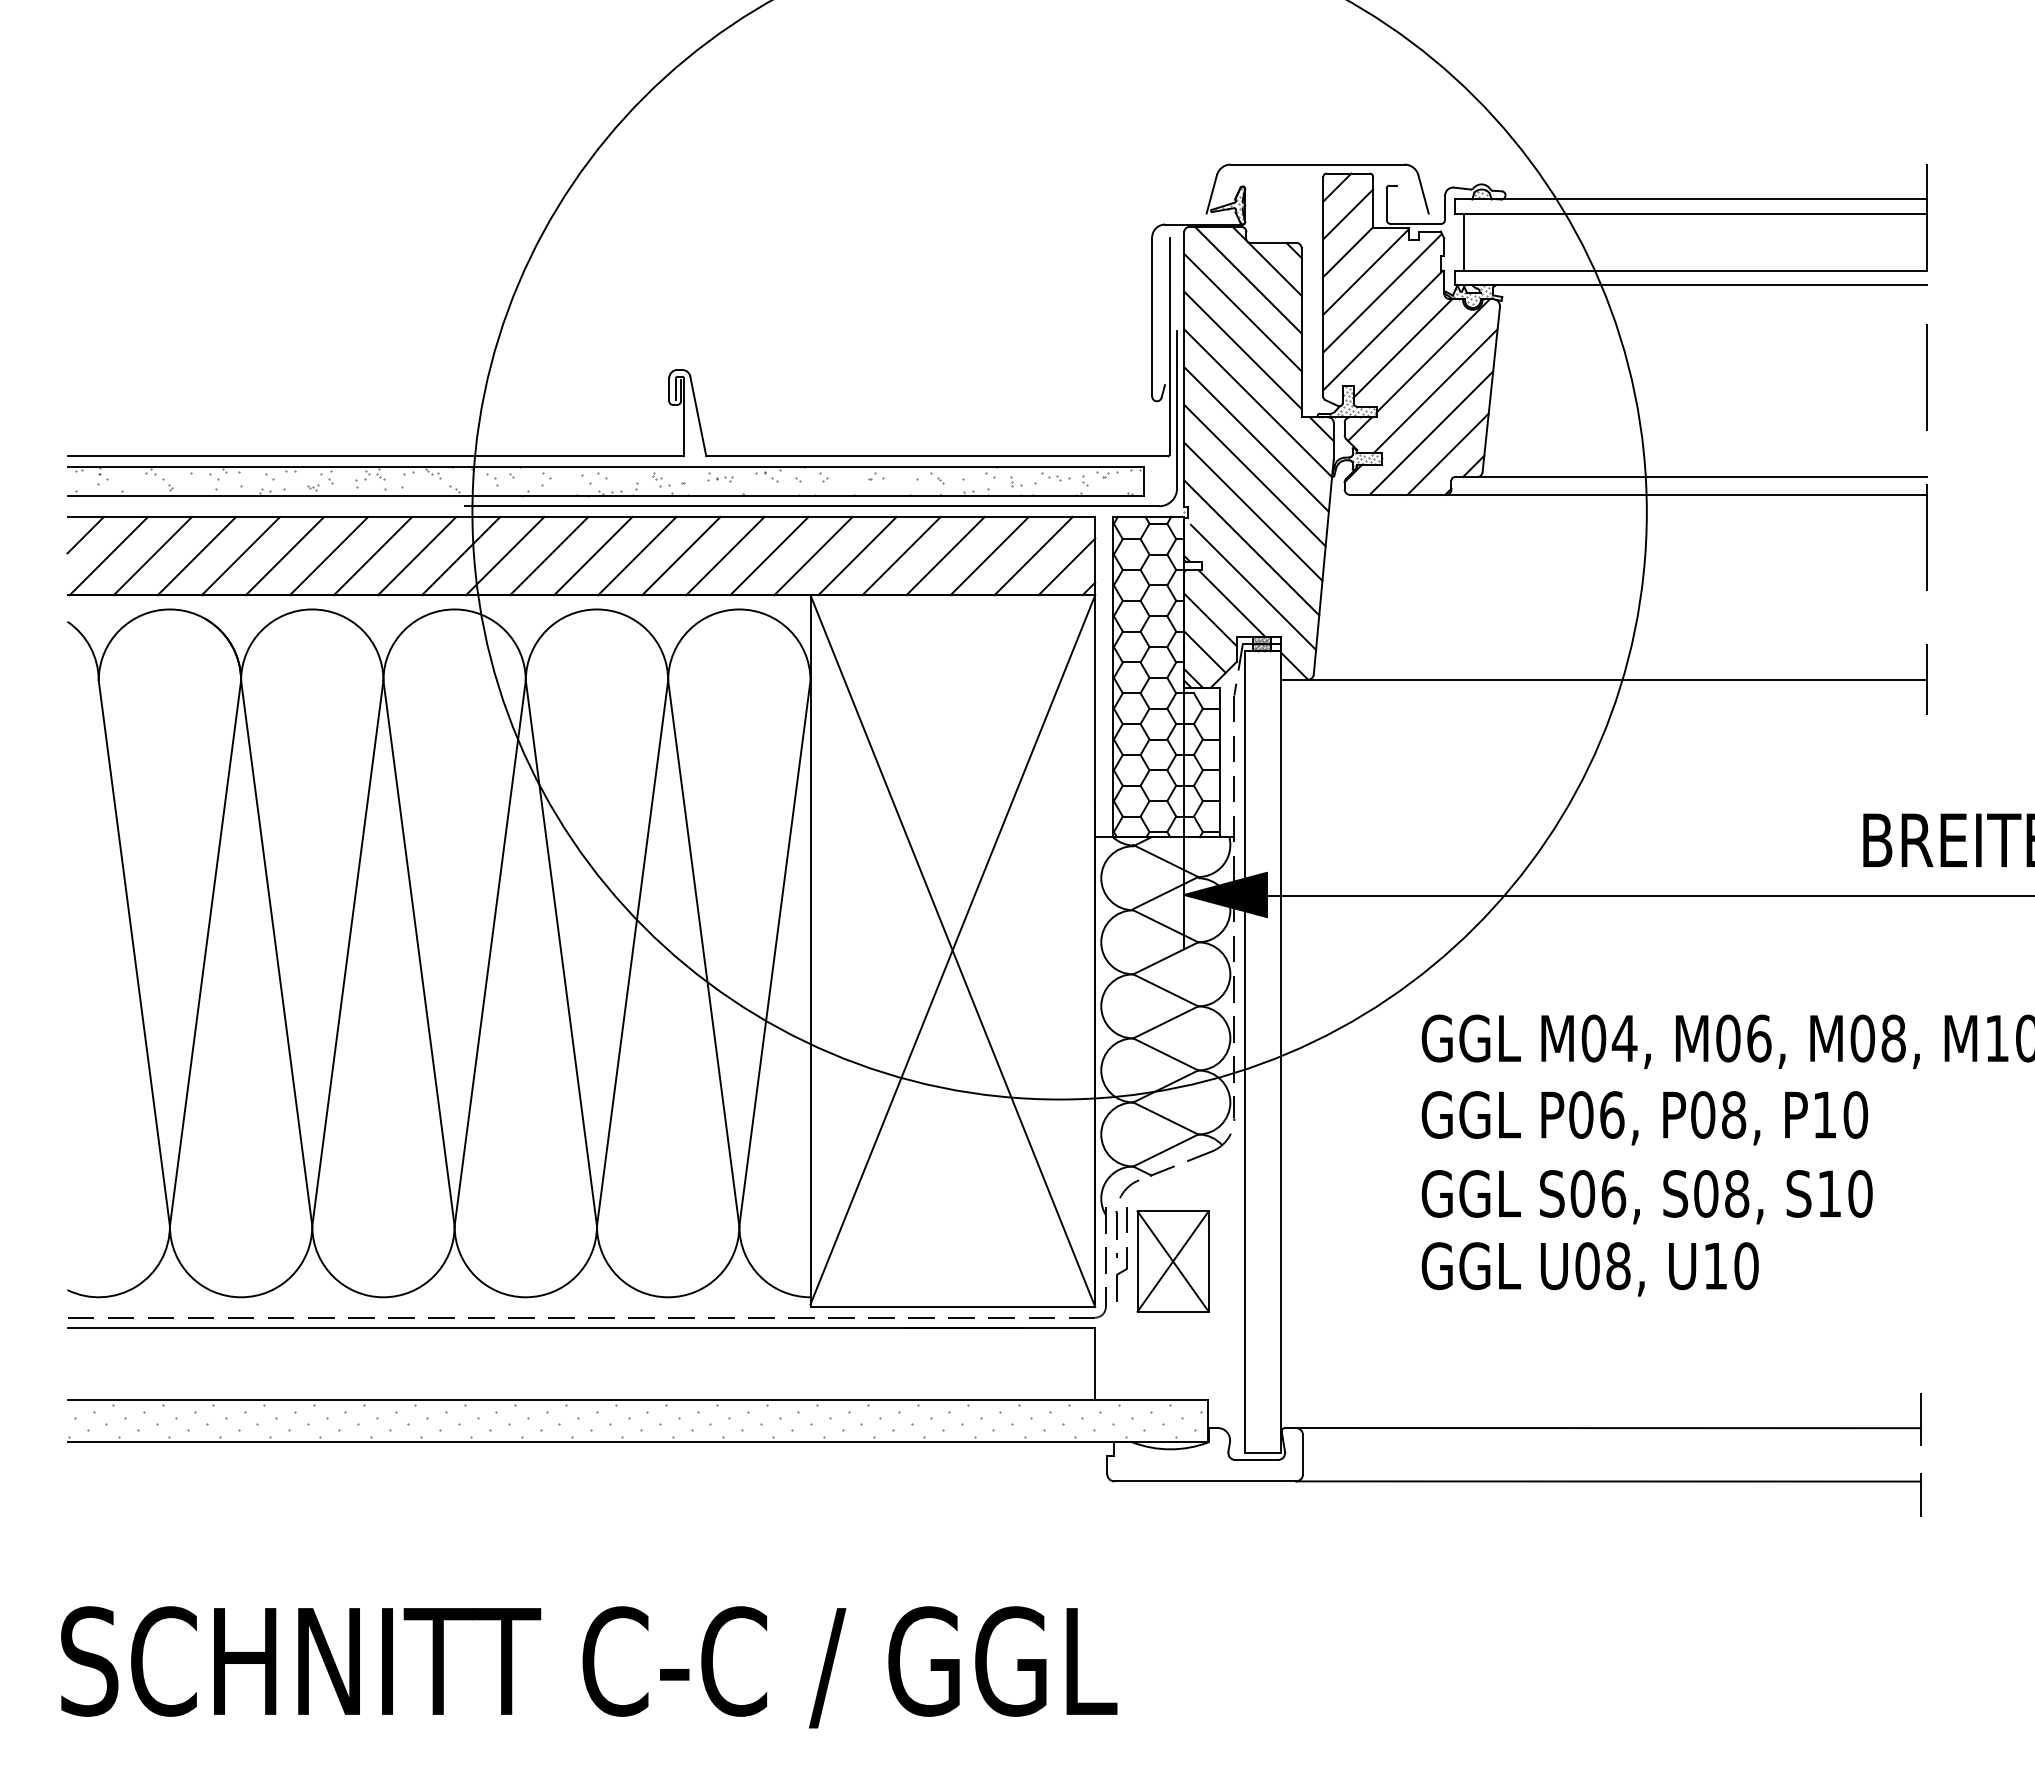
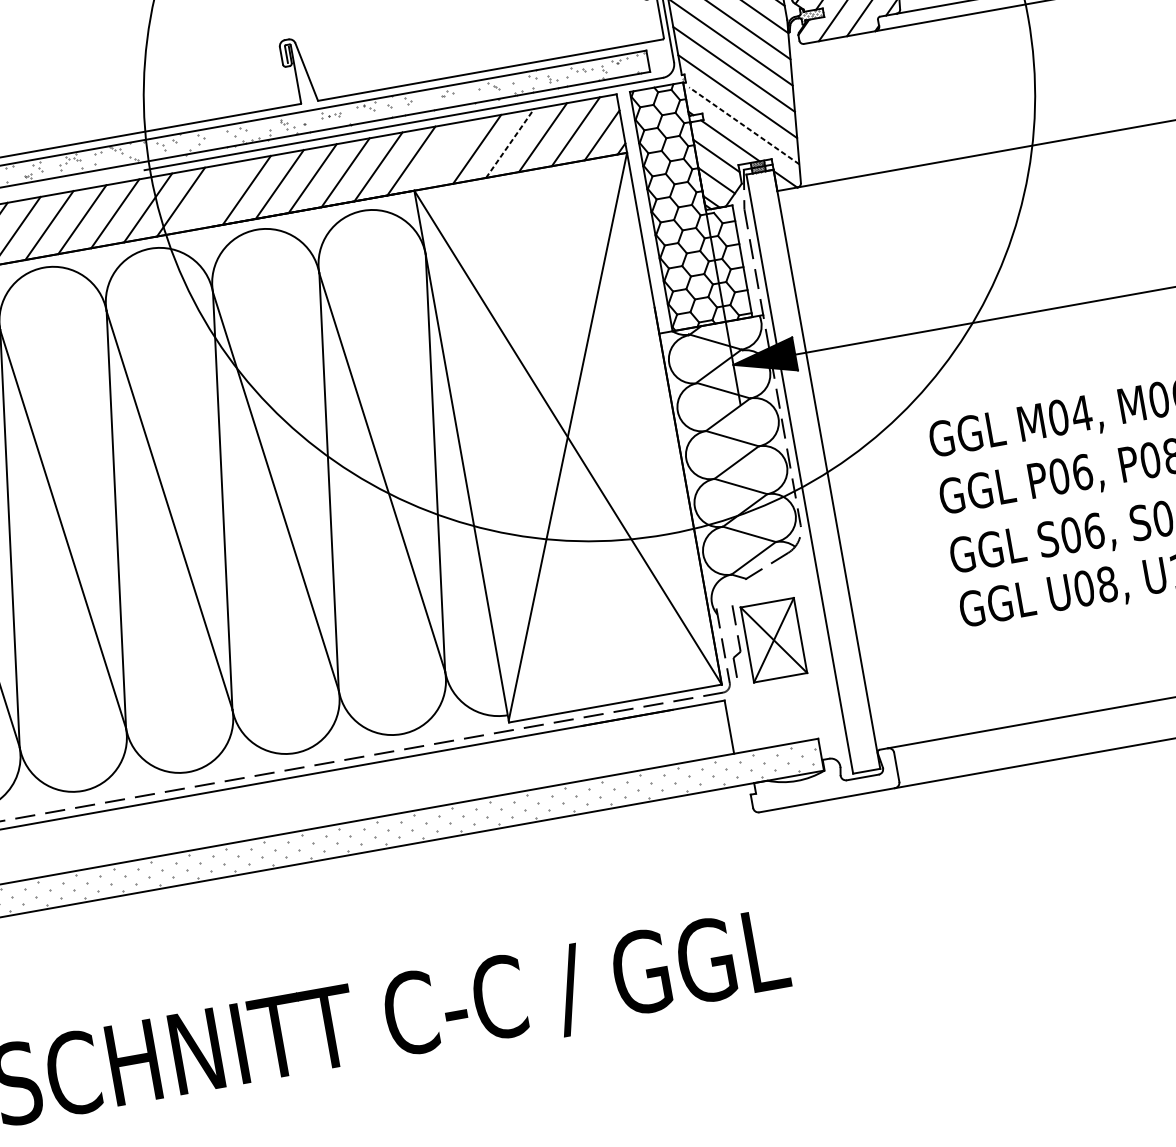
line: (549, 555) -> (214, 195), removed
line: (857, 555) -> (444, 154), removed
line: (945, 555) -> (509, 143), solid -> dashed
line: (1253, 587) -> (744, 125), solid -> dashed
part: (1117, 1218) -> (726, 615), removed

